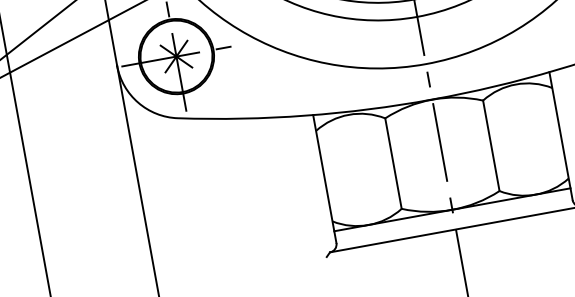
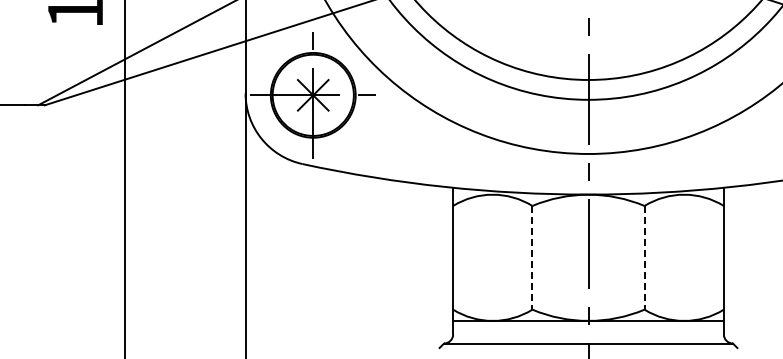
line: (491, 145) -> (644, 257), solid -> dashed
line: (393, 163) -> (532, 257), solid -> dashed

